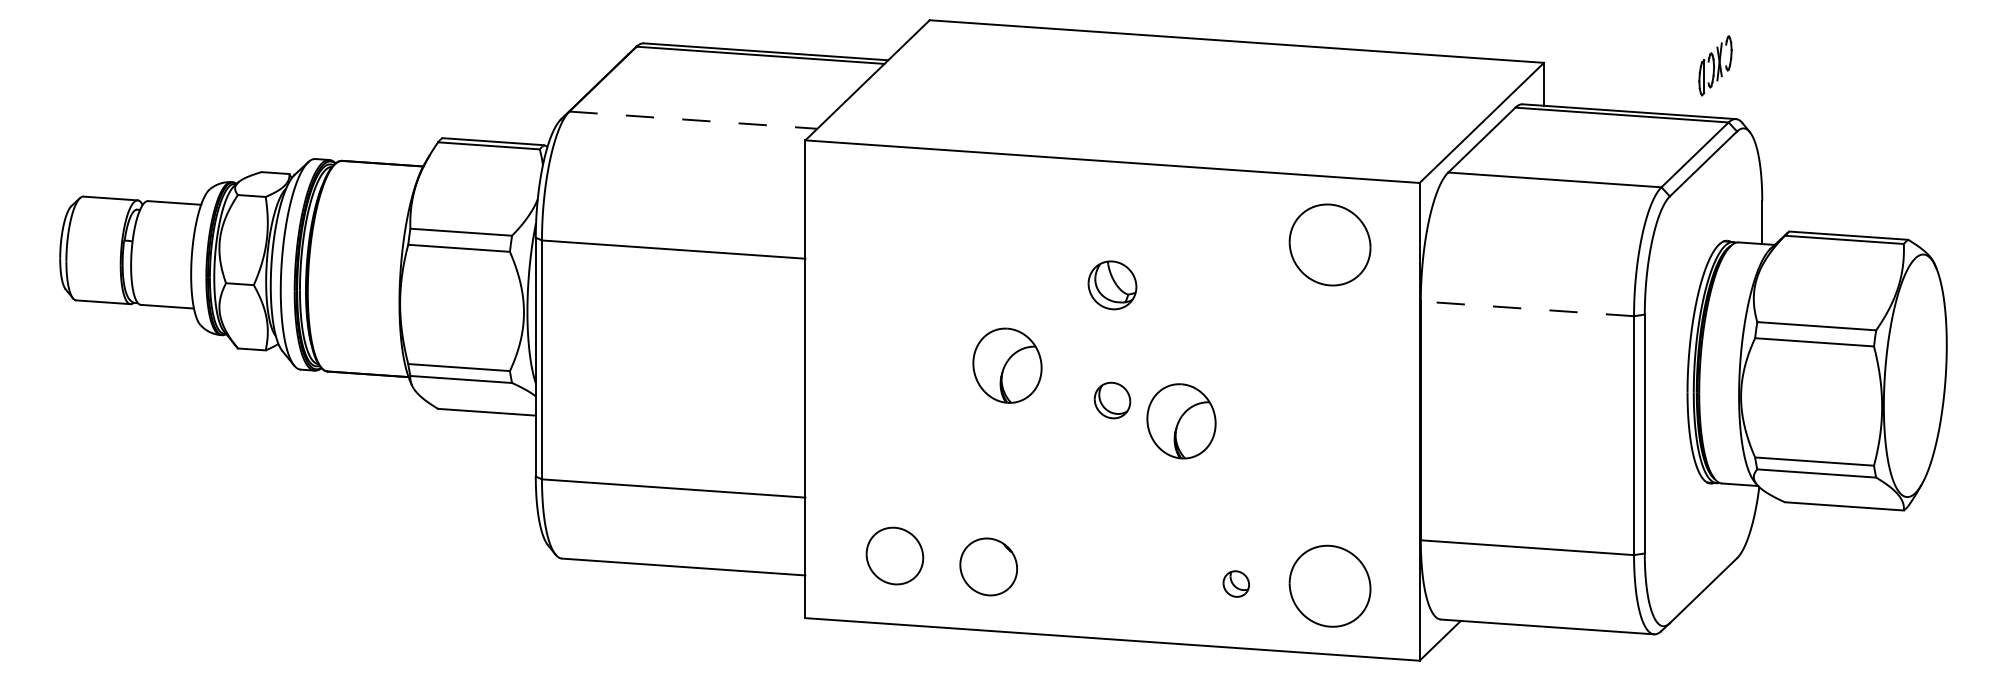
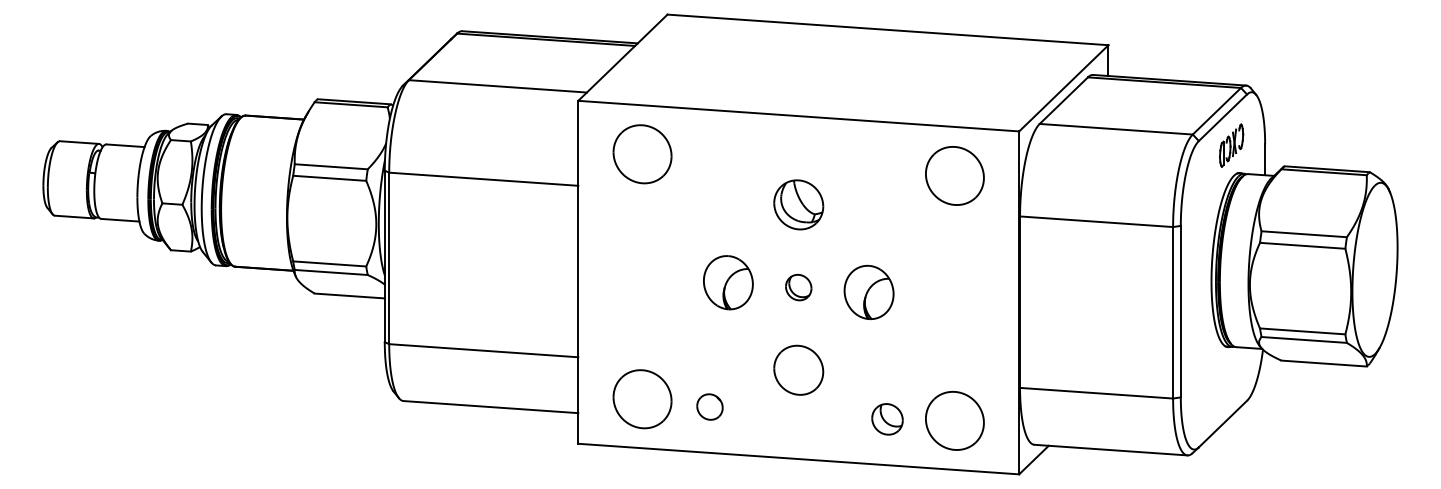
part: (1715, 65) -> (1231, 145), moved
line: (693, 120) -> (497, 86), dashed -> solid
part: (894, 214) -> (642, 154), added
part: (1112, 285) -> (798, 205), size x1.43
line: (1527, 308) -> (1096, 221), dashed -> solid
part: (1007, 365) -> (728, 282), moved
part: (1181, 421) -> (869, 292), moved
part: (1112, 515) -> (798, 370), added
part: (894, 555) -> (642, 398), size x1.43
part: (988, 566) -> (709, 406), size x0.62
part: (1236, 583) -> (887, 418), size x1.67

